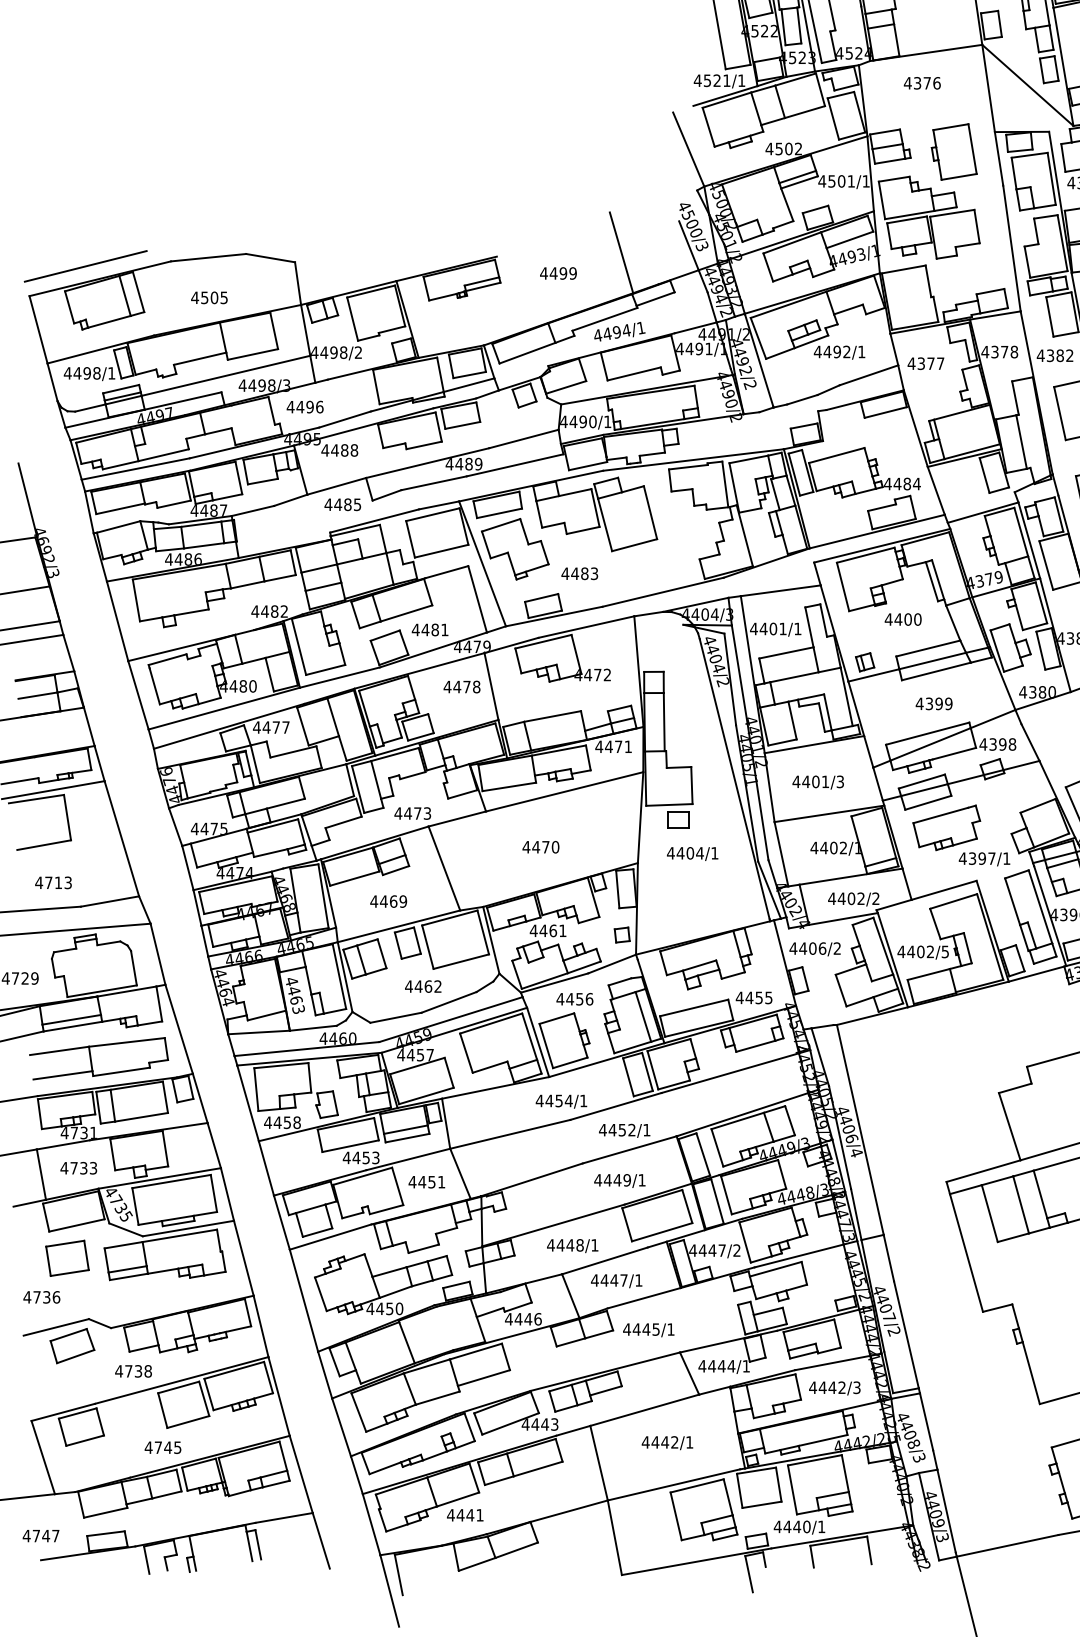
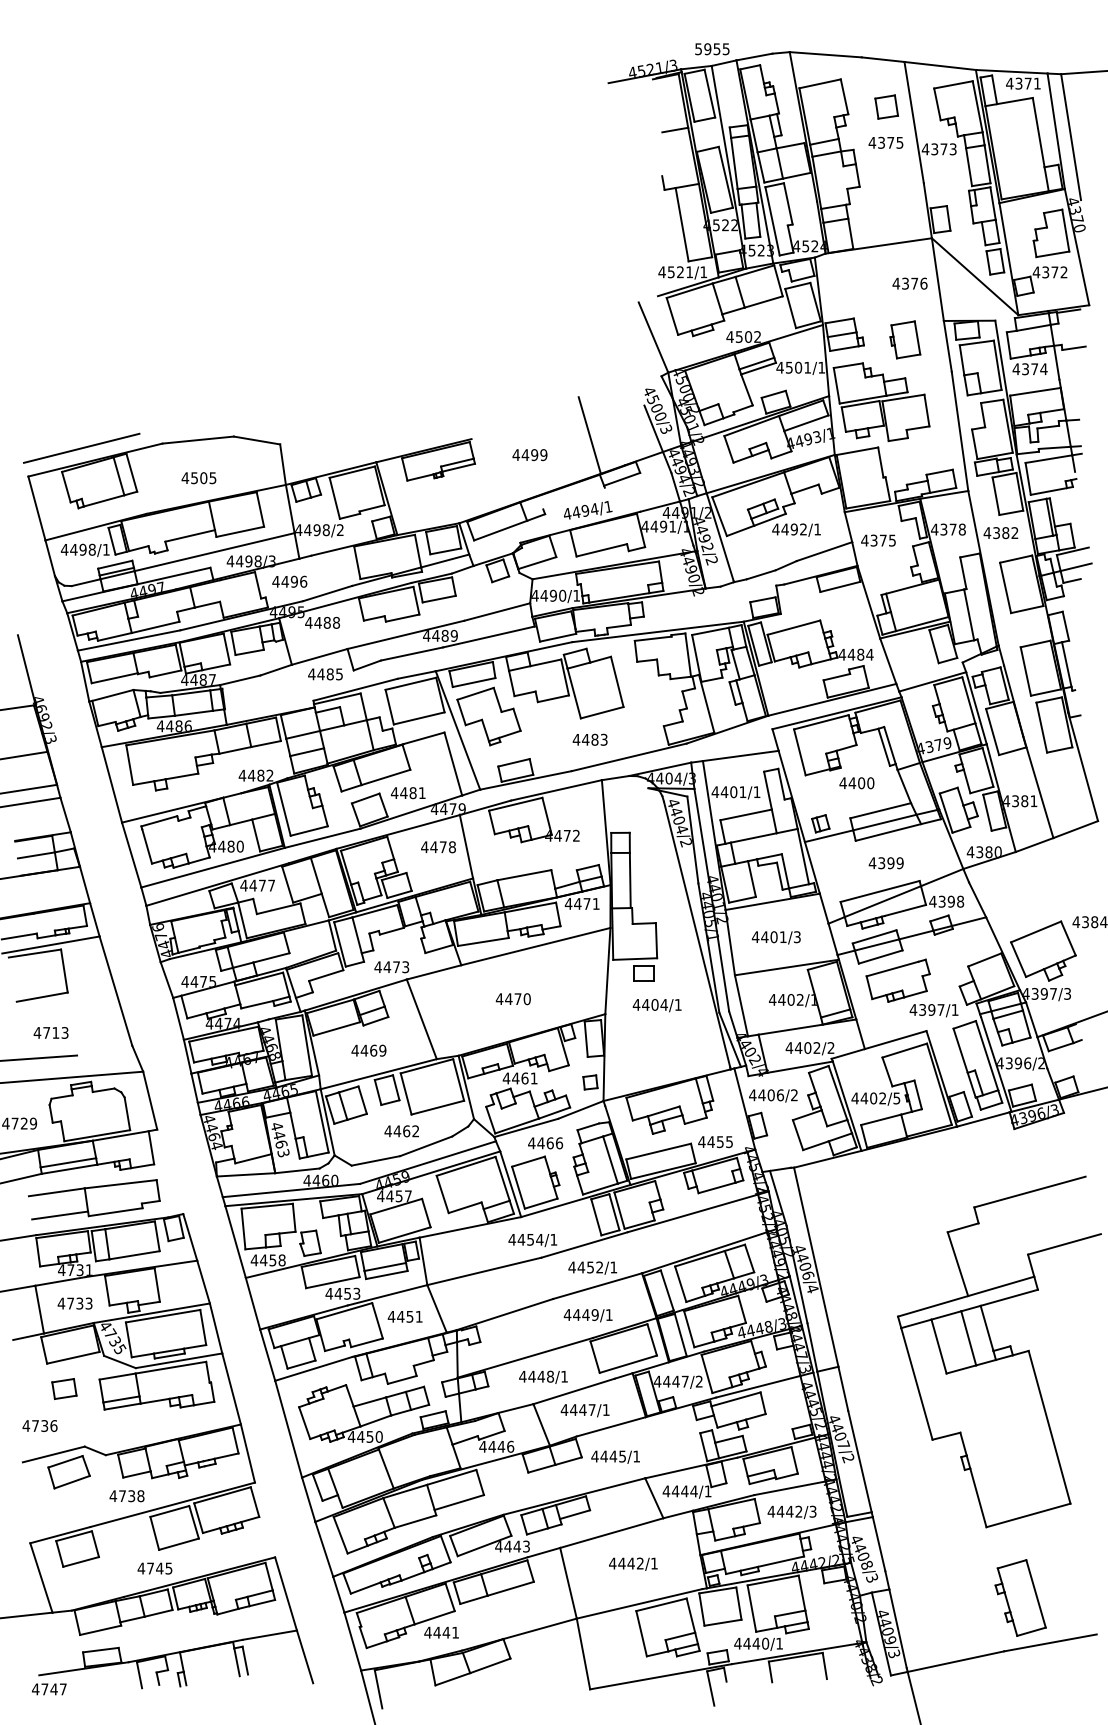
text: (921, 83) -> (909, 283), moved
part: (954, 151) -> (905, 339), size x0.7
line: (604, 319) -> (573, 498), removed
text: (940, 363) -> (892, 540), 4377 -> 4375
text: (579, 573) -> (589, 739), moved
line: (109, 901) -> (104, 1050), removed
text: (579, 999) -> (549, 1143), 4456 -> 4466
line: (179, 1028) -> (170, 1171), removed
part: (67, 1257) -> (64, 1388), size x0.6
line: (278, 1395) -> (264, 1519), removed
text: (41, 1536) -> (49, 1689), moved

